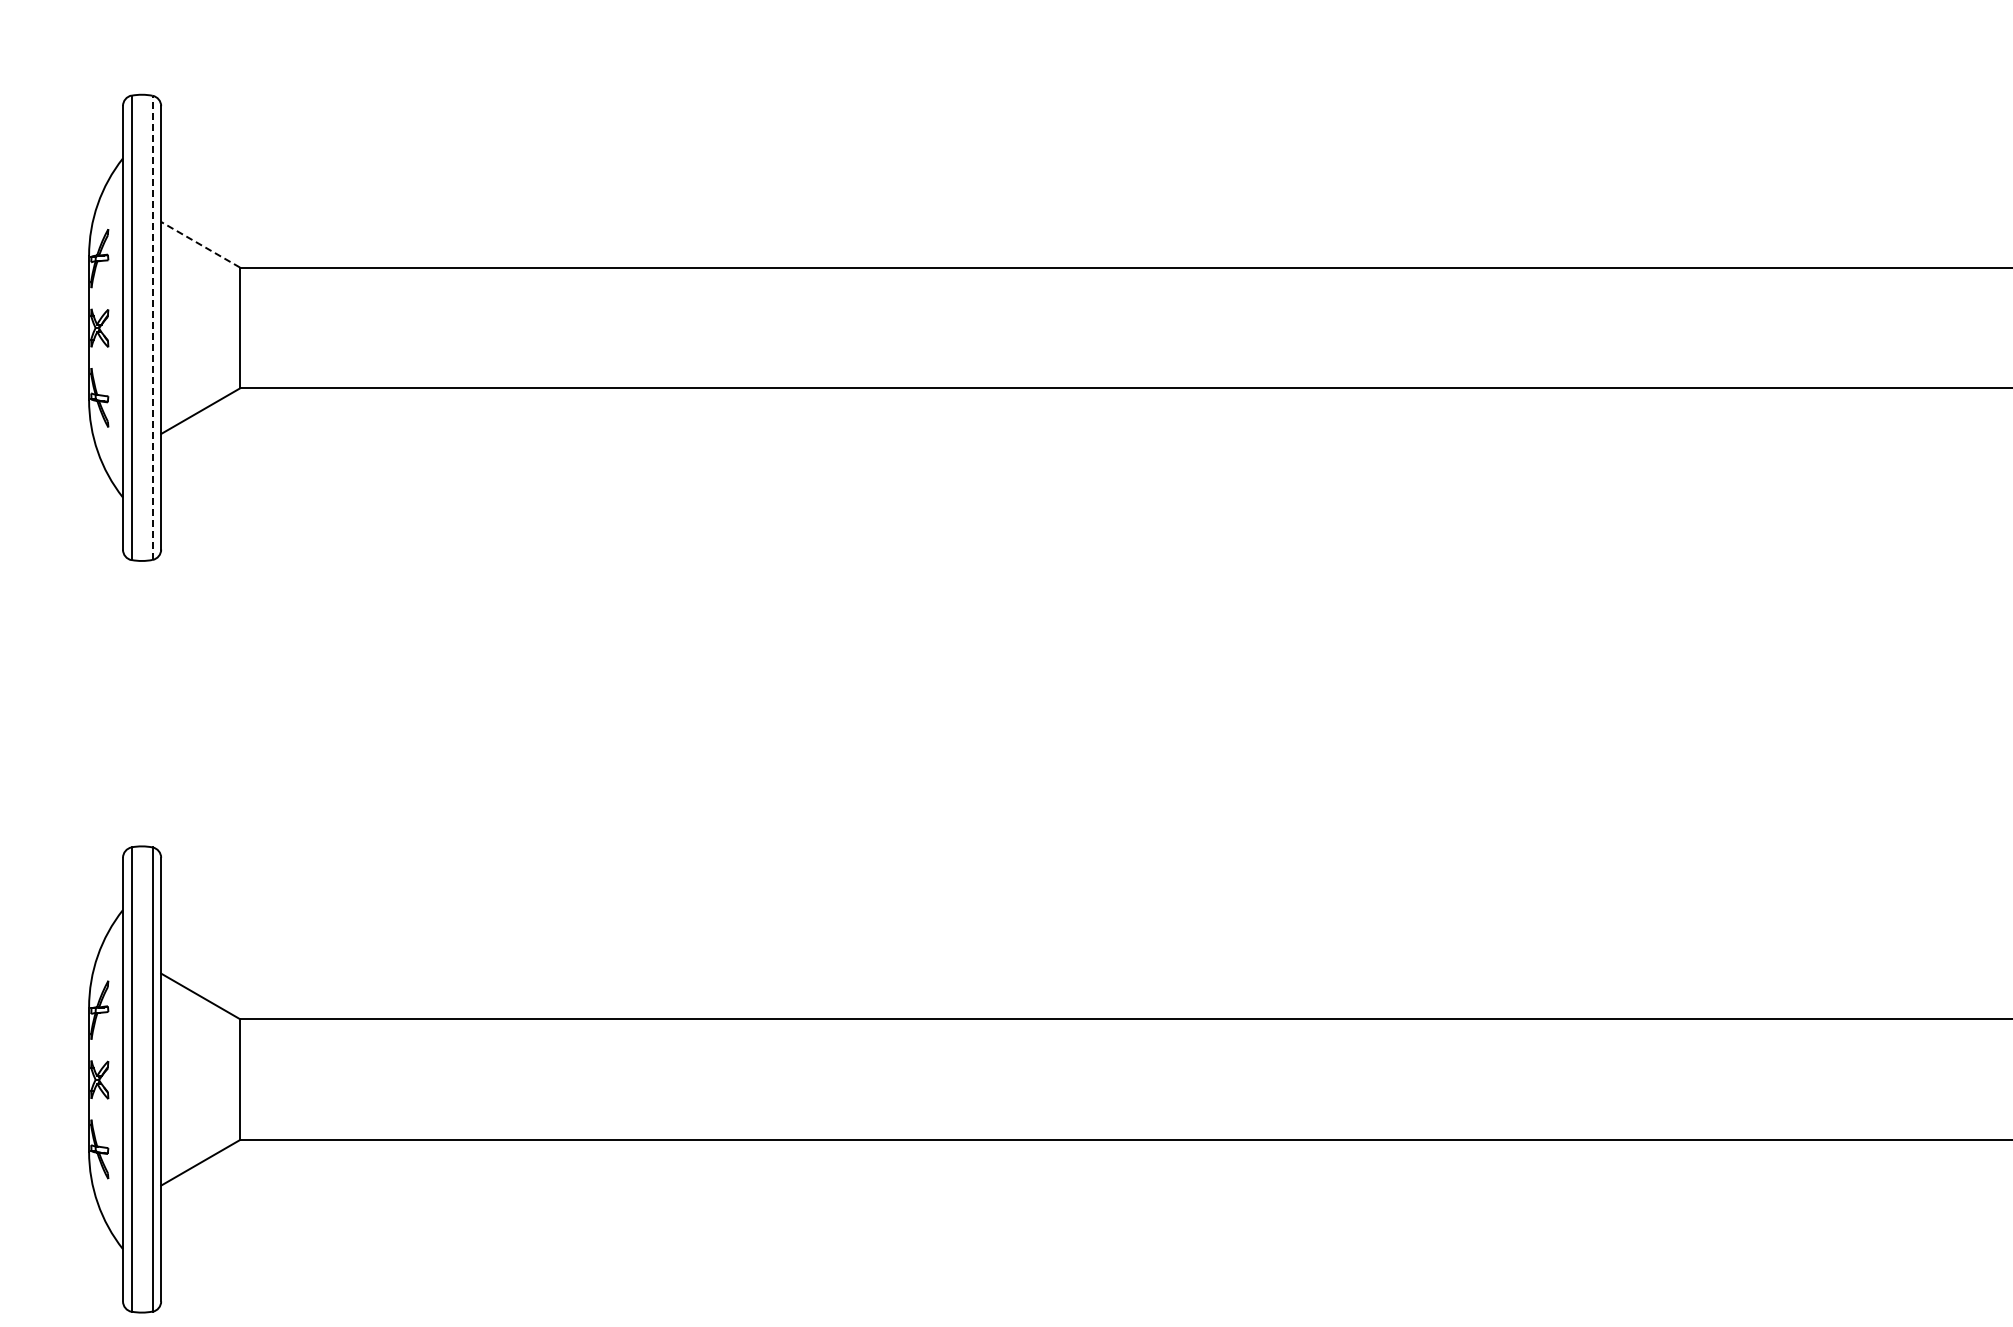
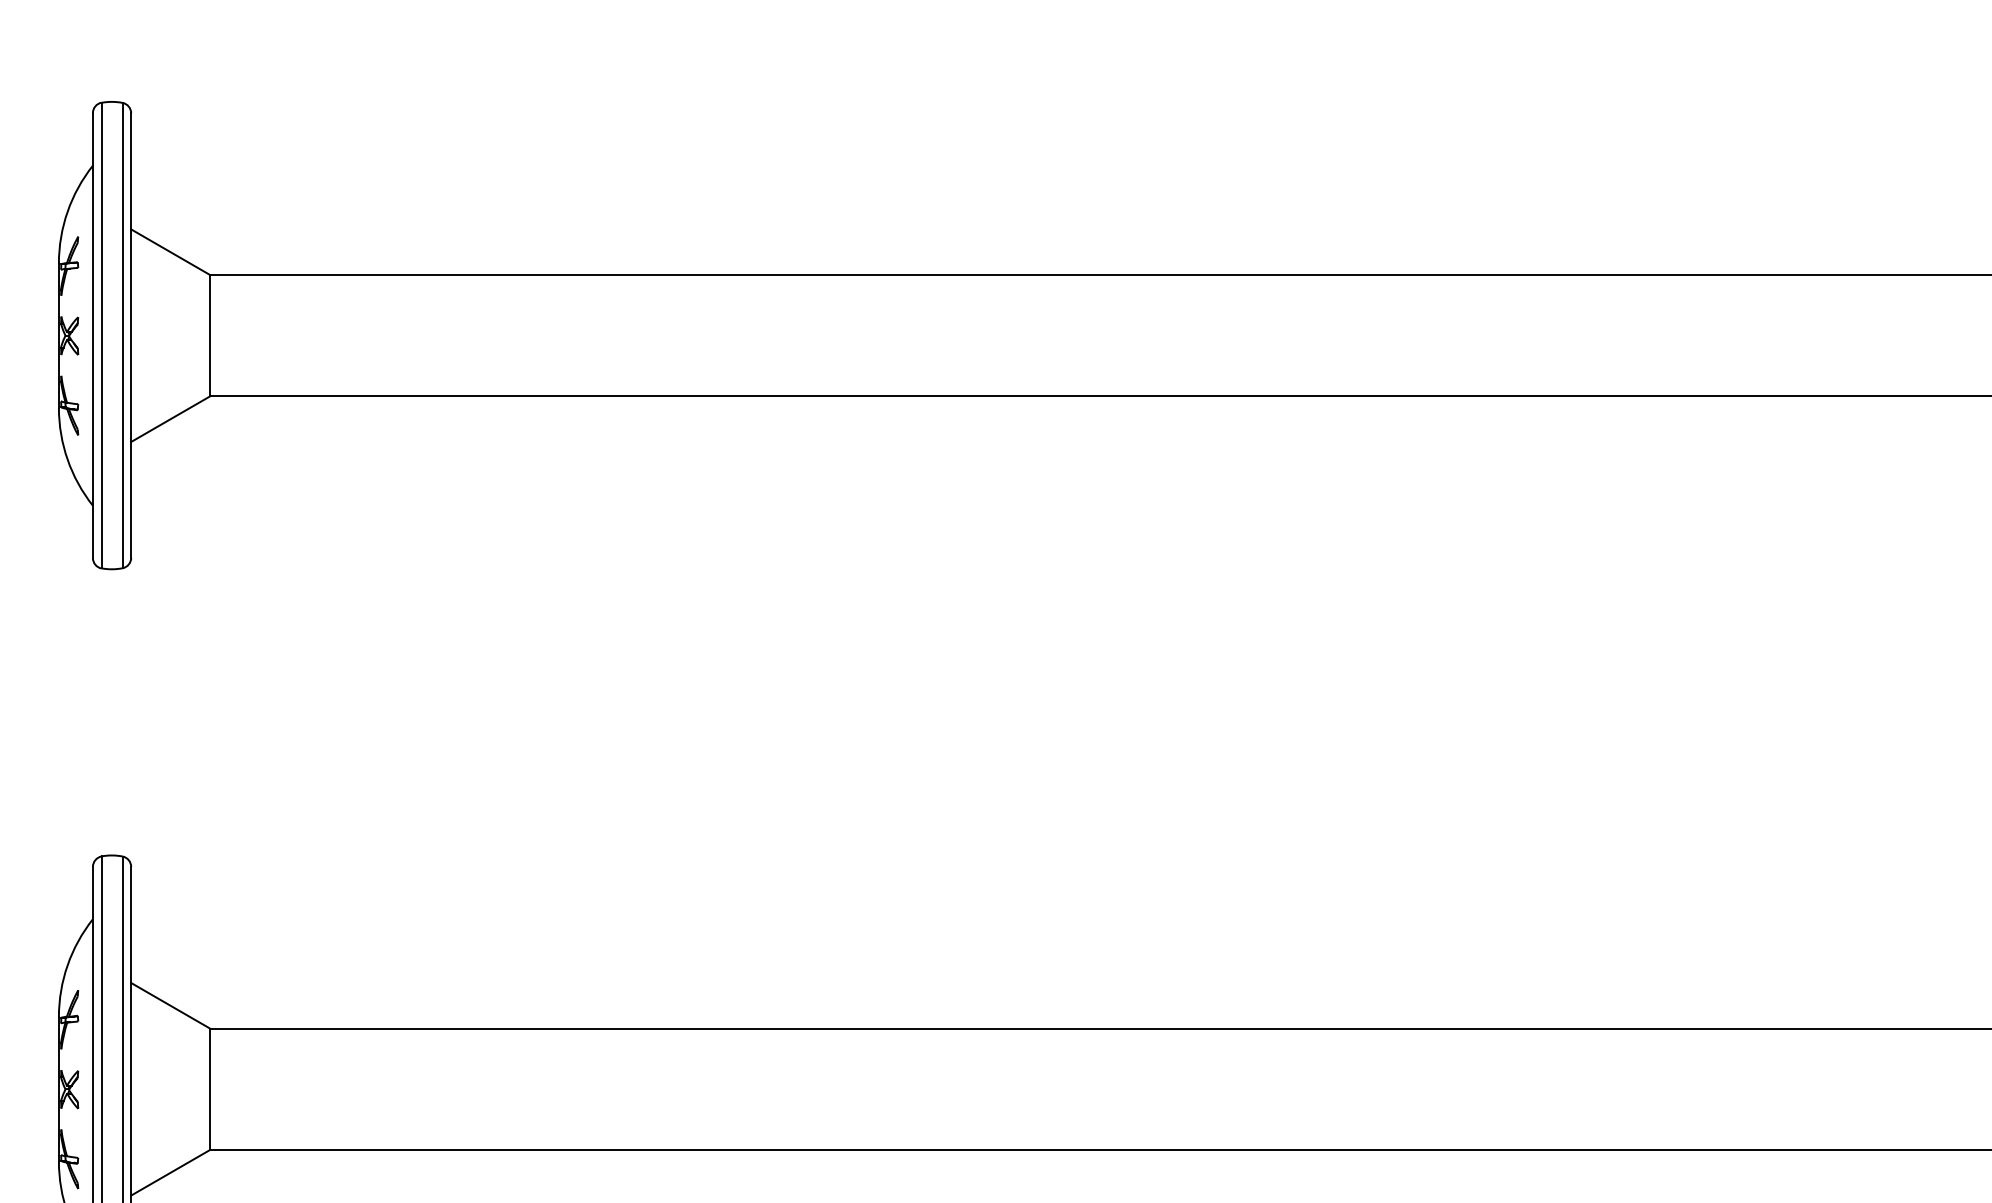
line: (200, 244) -> (170, 252), dashed -> solid
line: (152, 327) -> (122, 335), dashed -> solid

